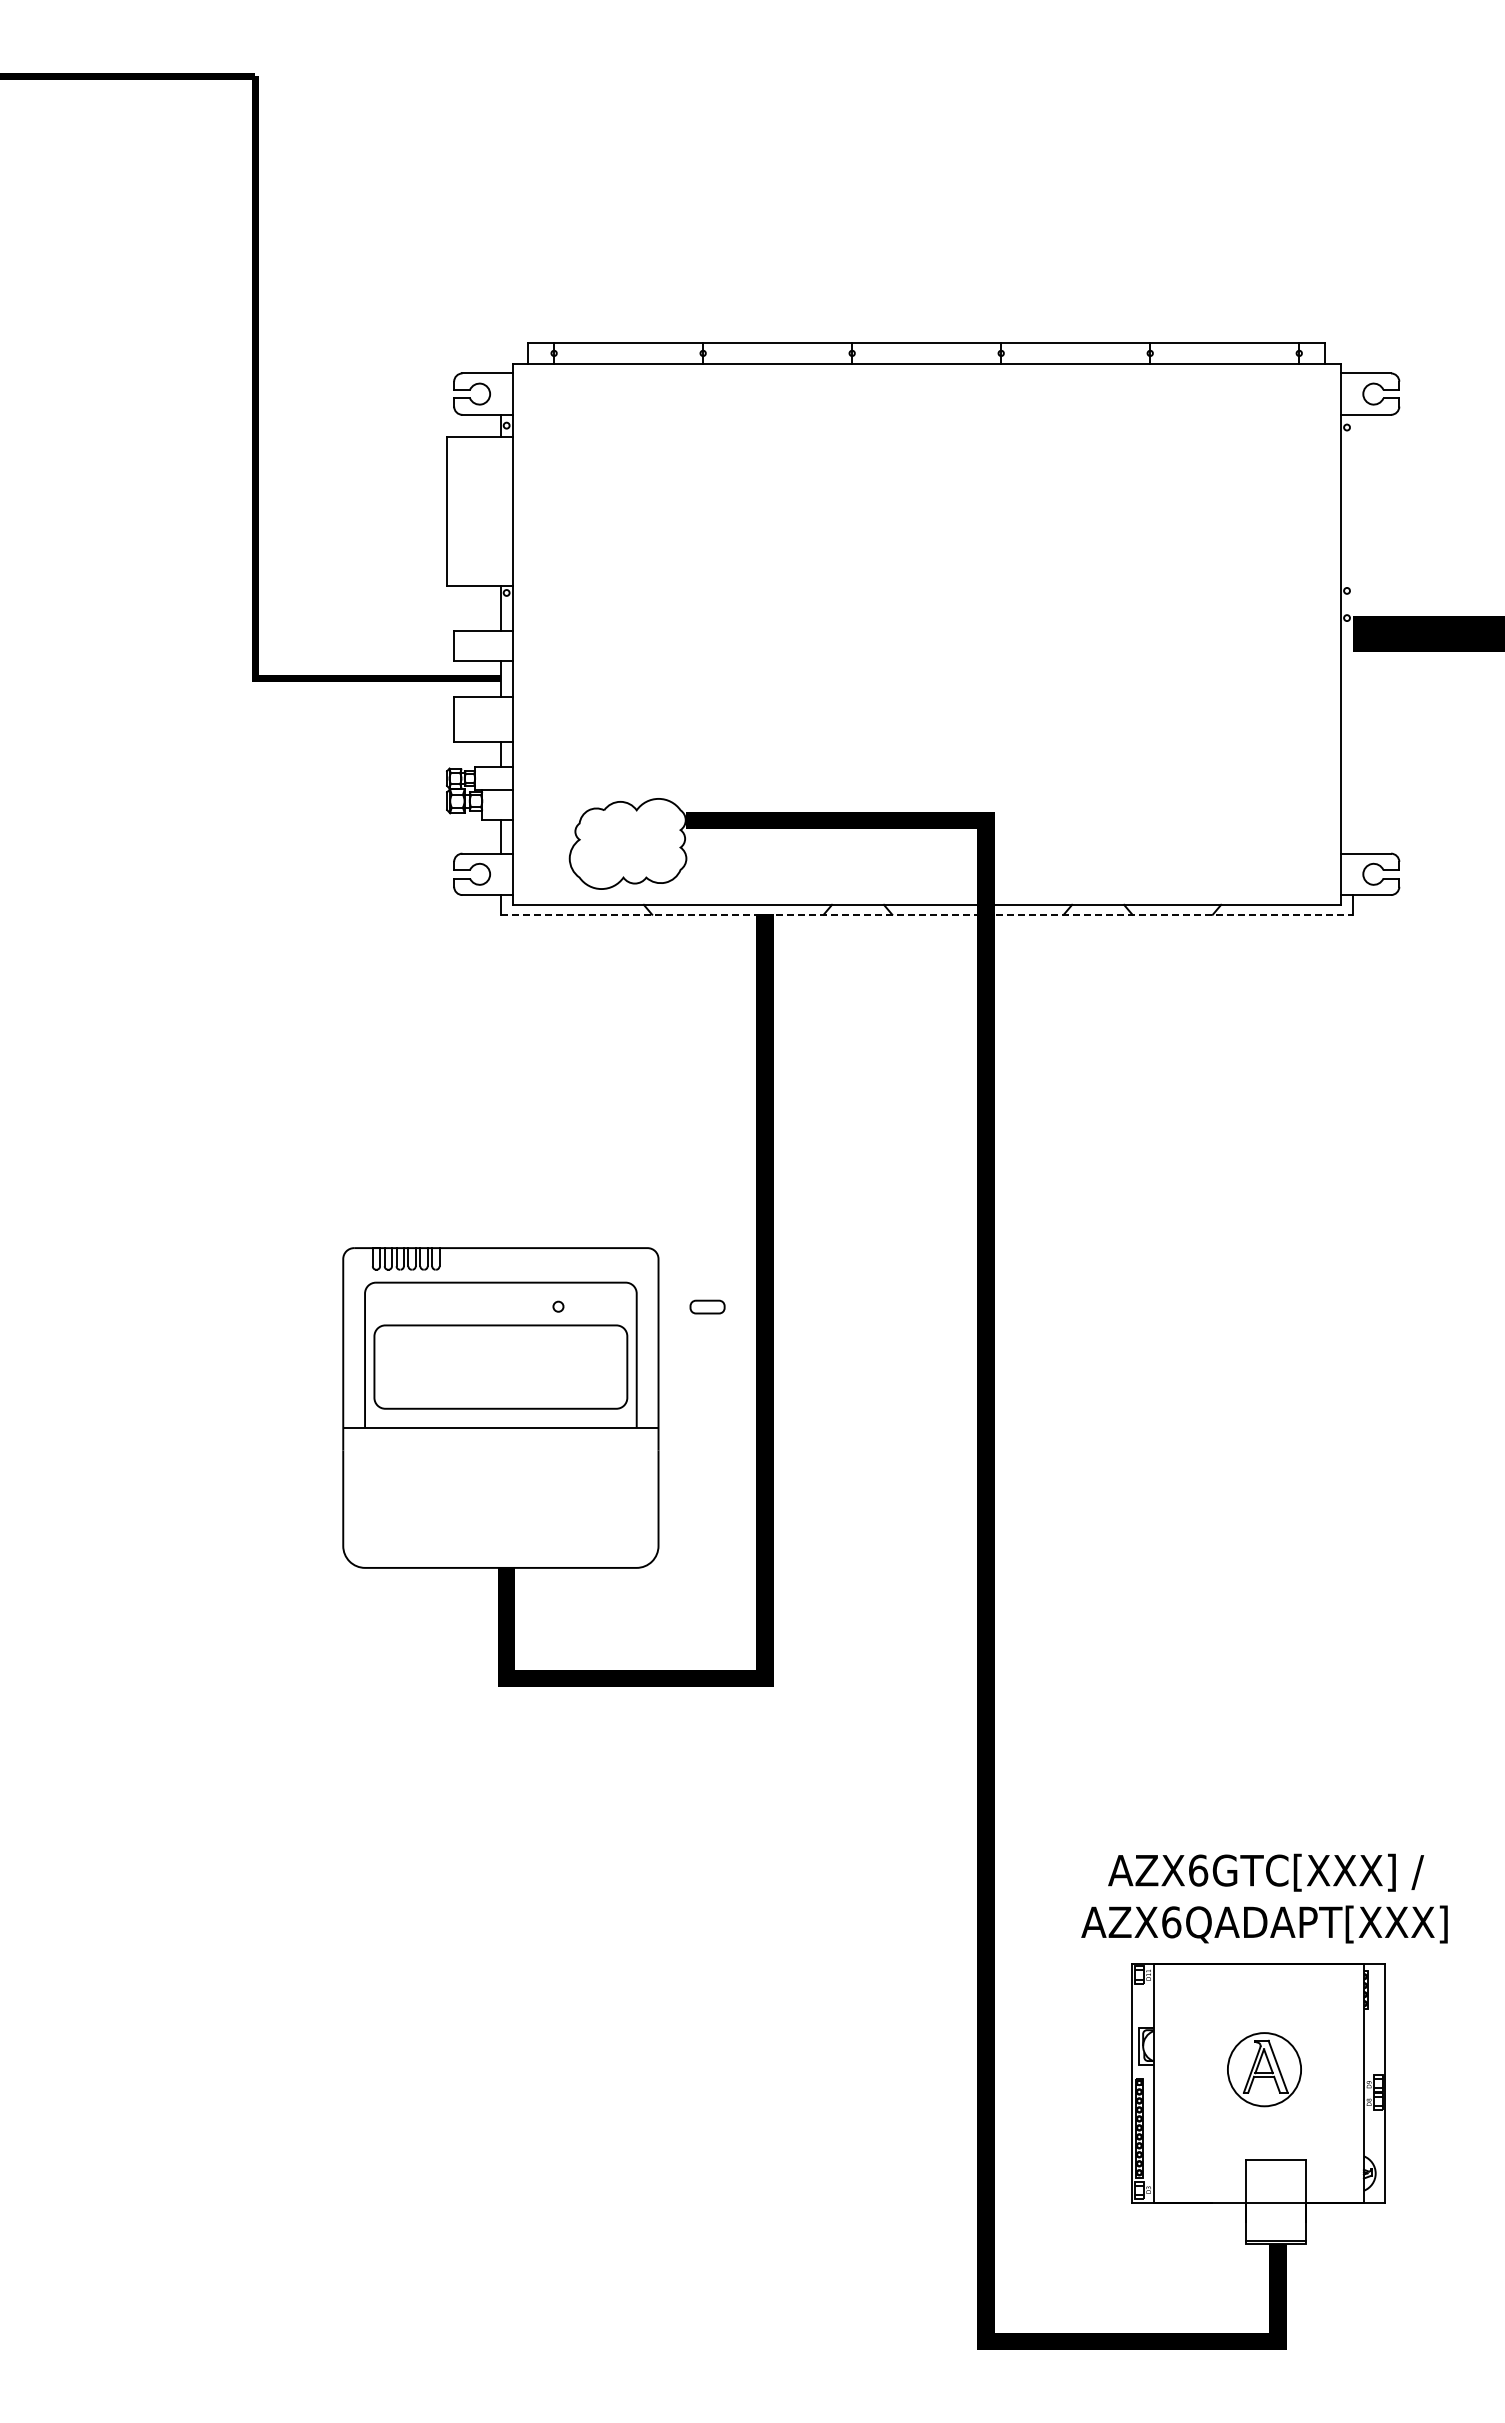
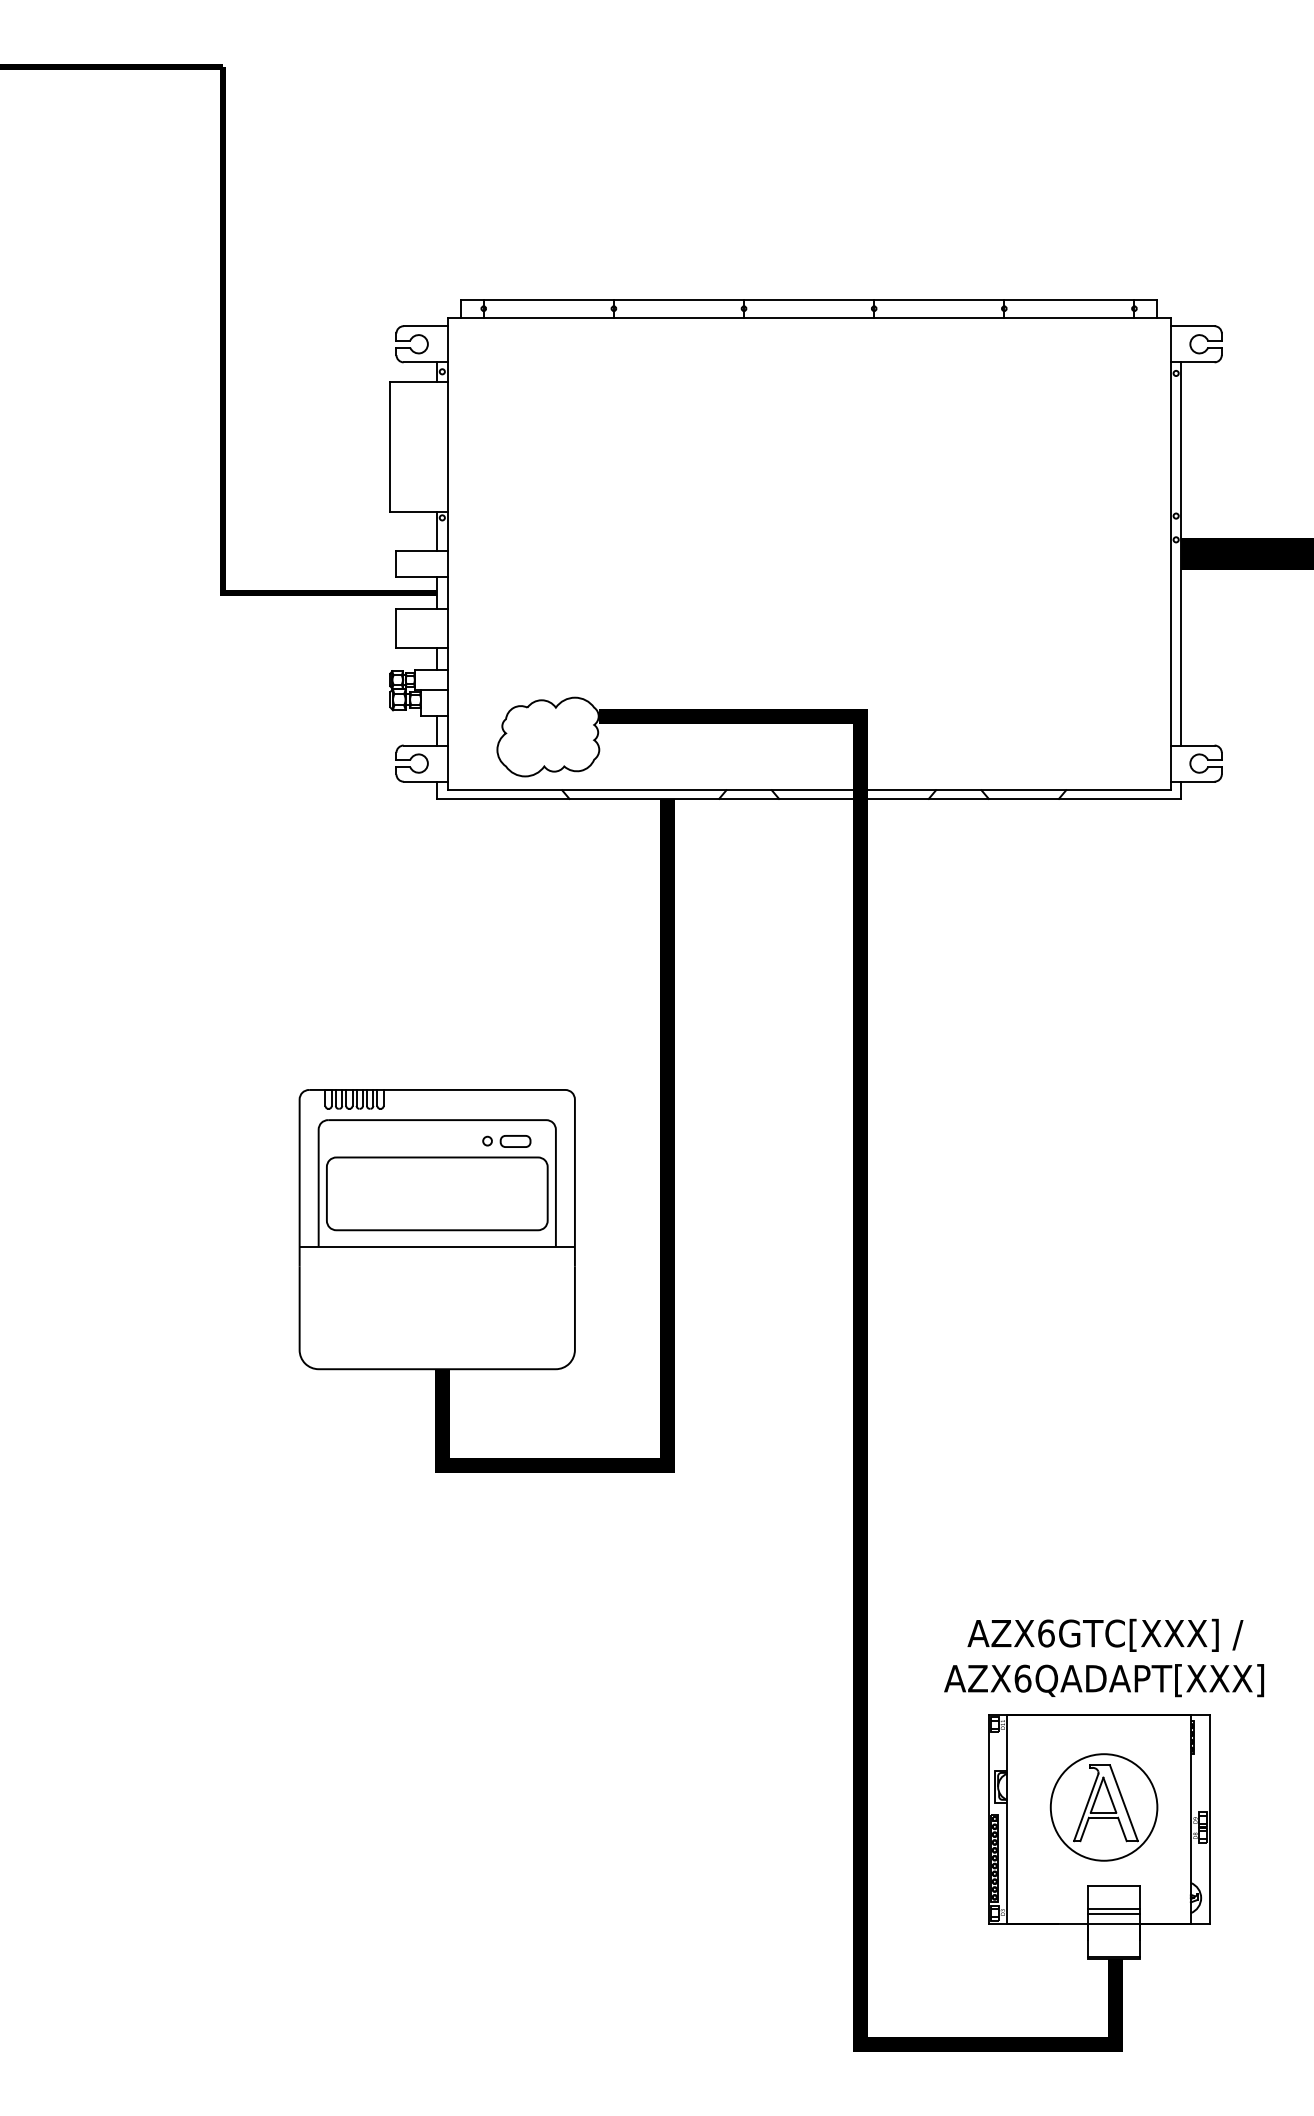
line: (1352, 633) -> (1180, 553), added
line: (927, 914) -> (809, 798), dashed -> solid
part: (707, 1306) -> (515, 1140), moved
part: (1264, 2069) -> (1104, 1807), size x1.67
line: (1275, 2186) -> (1113, 1909), added
line: (1275, 2191) -> (1113, 1913), added

